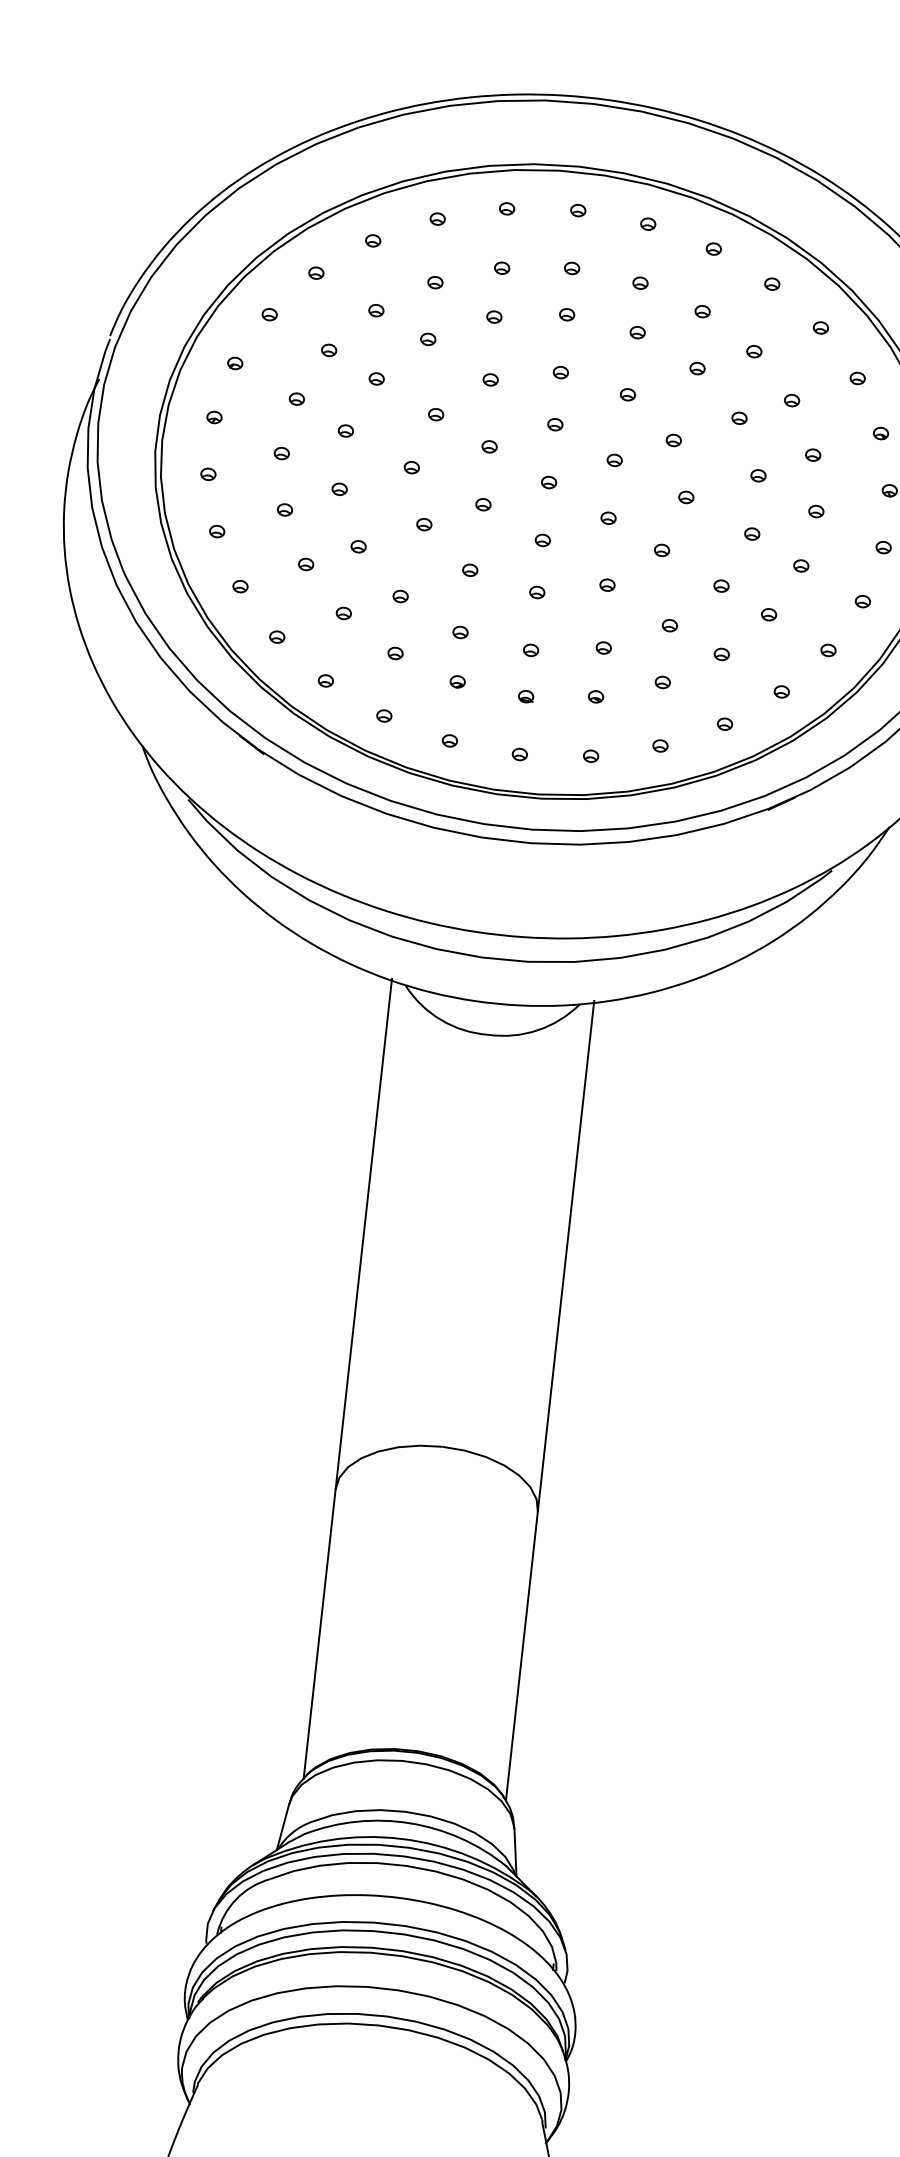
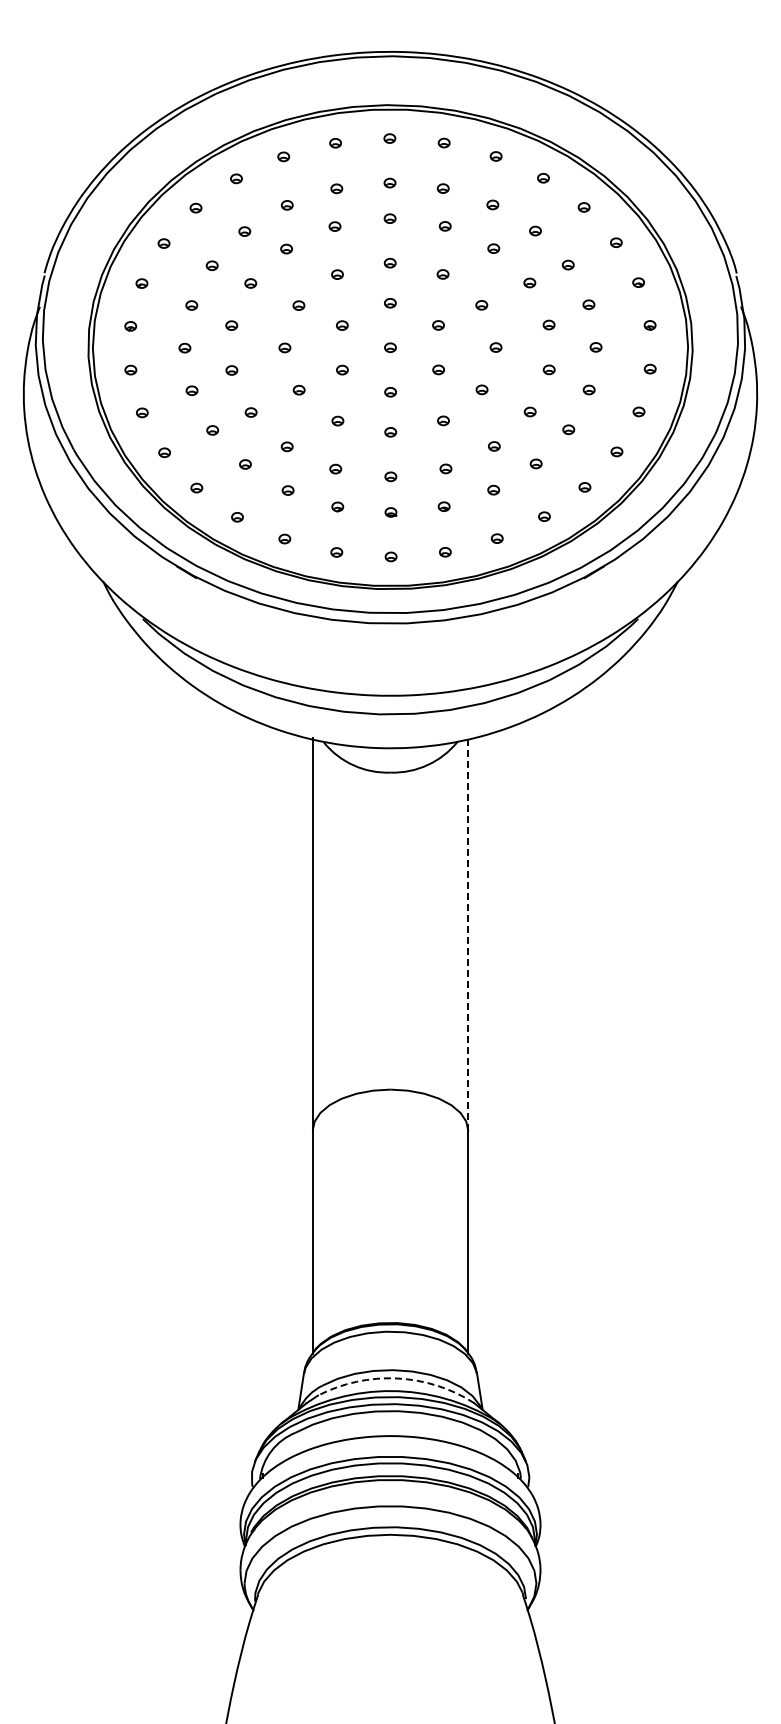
line: (566, 1255) -> (468, 933), solid -> dashed
arc: (410, 1823) -> (397, 1378), solid -> dashed

